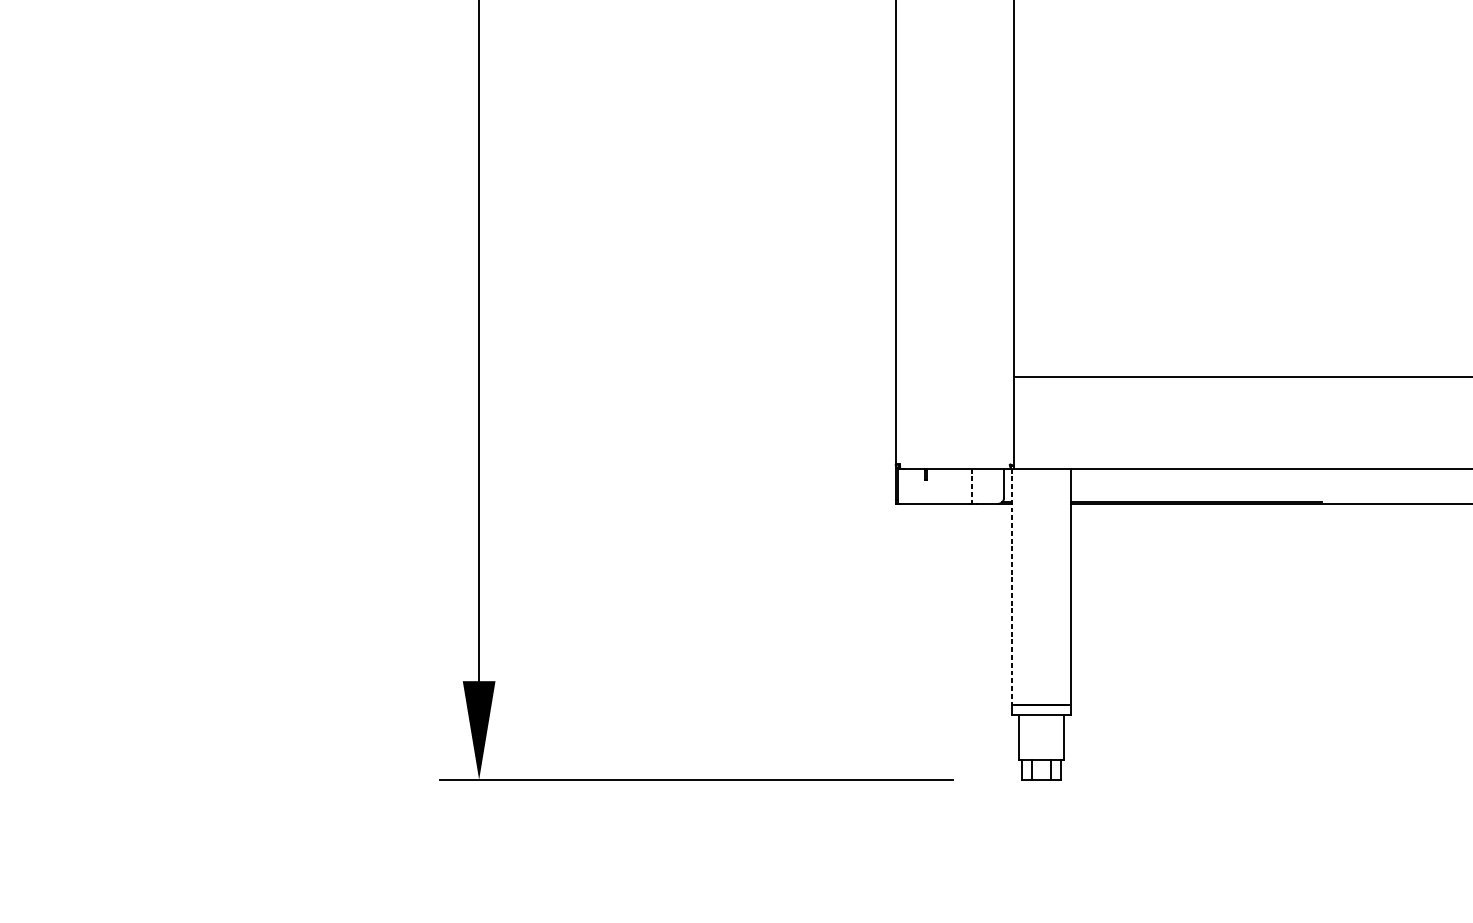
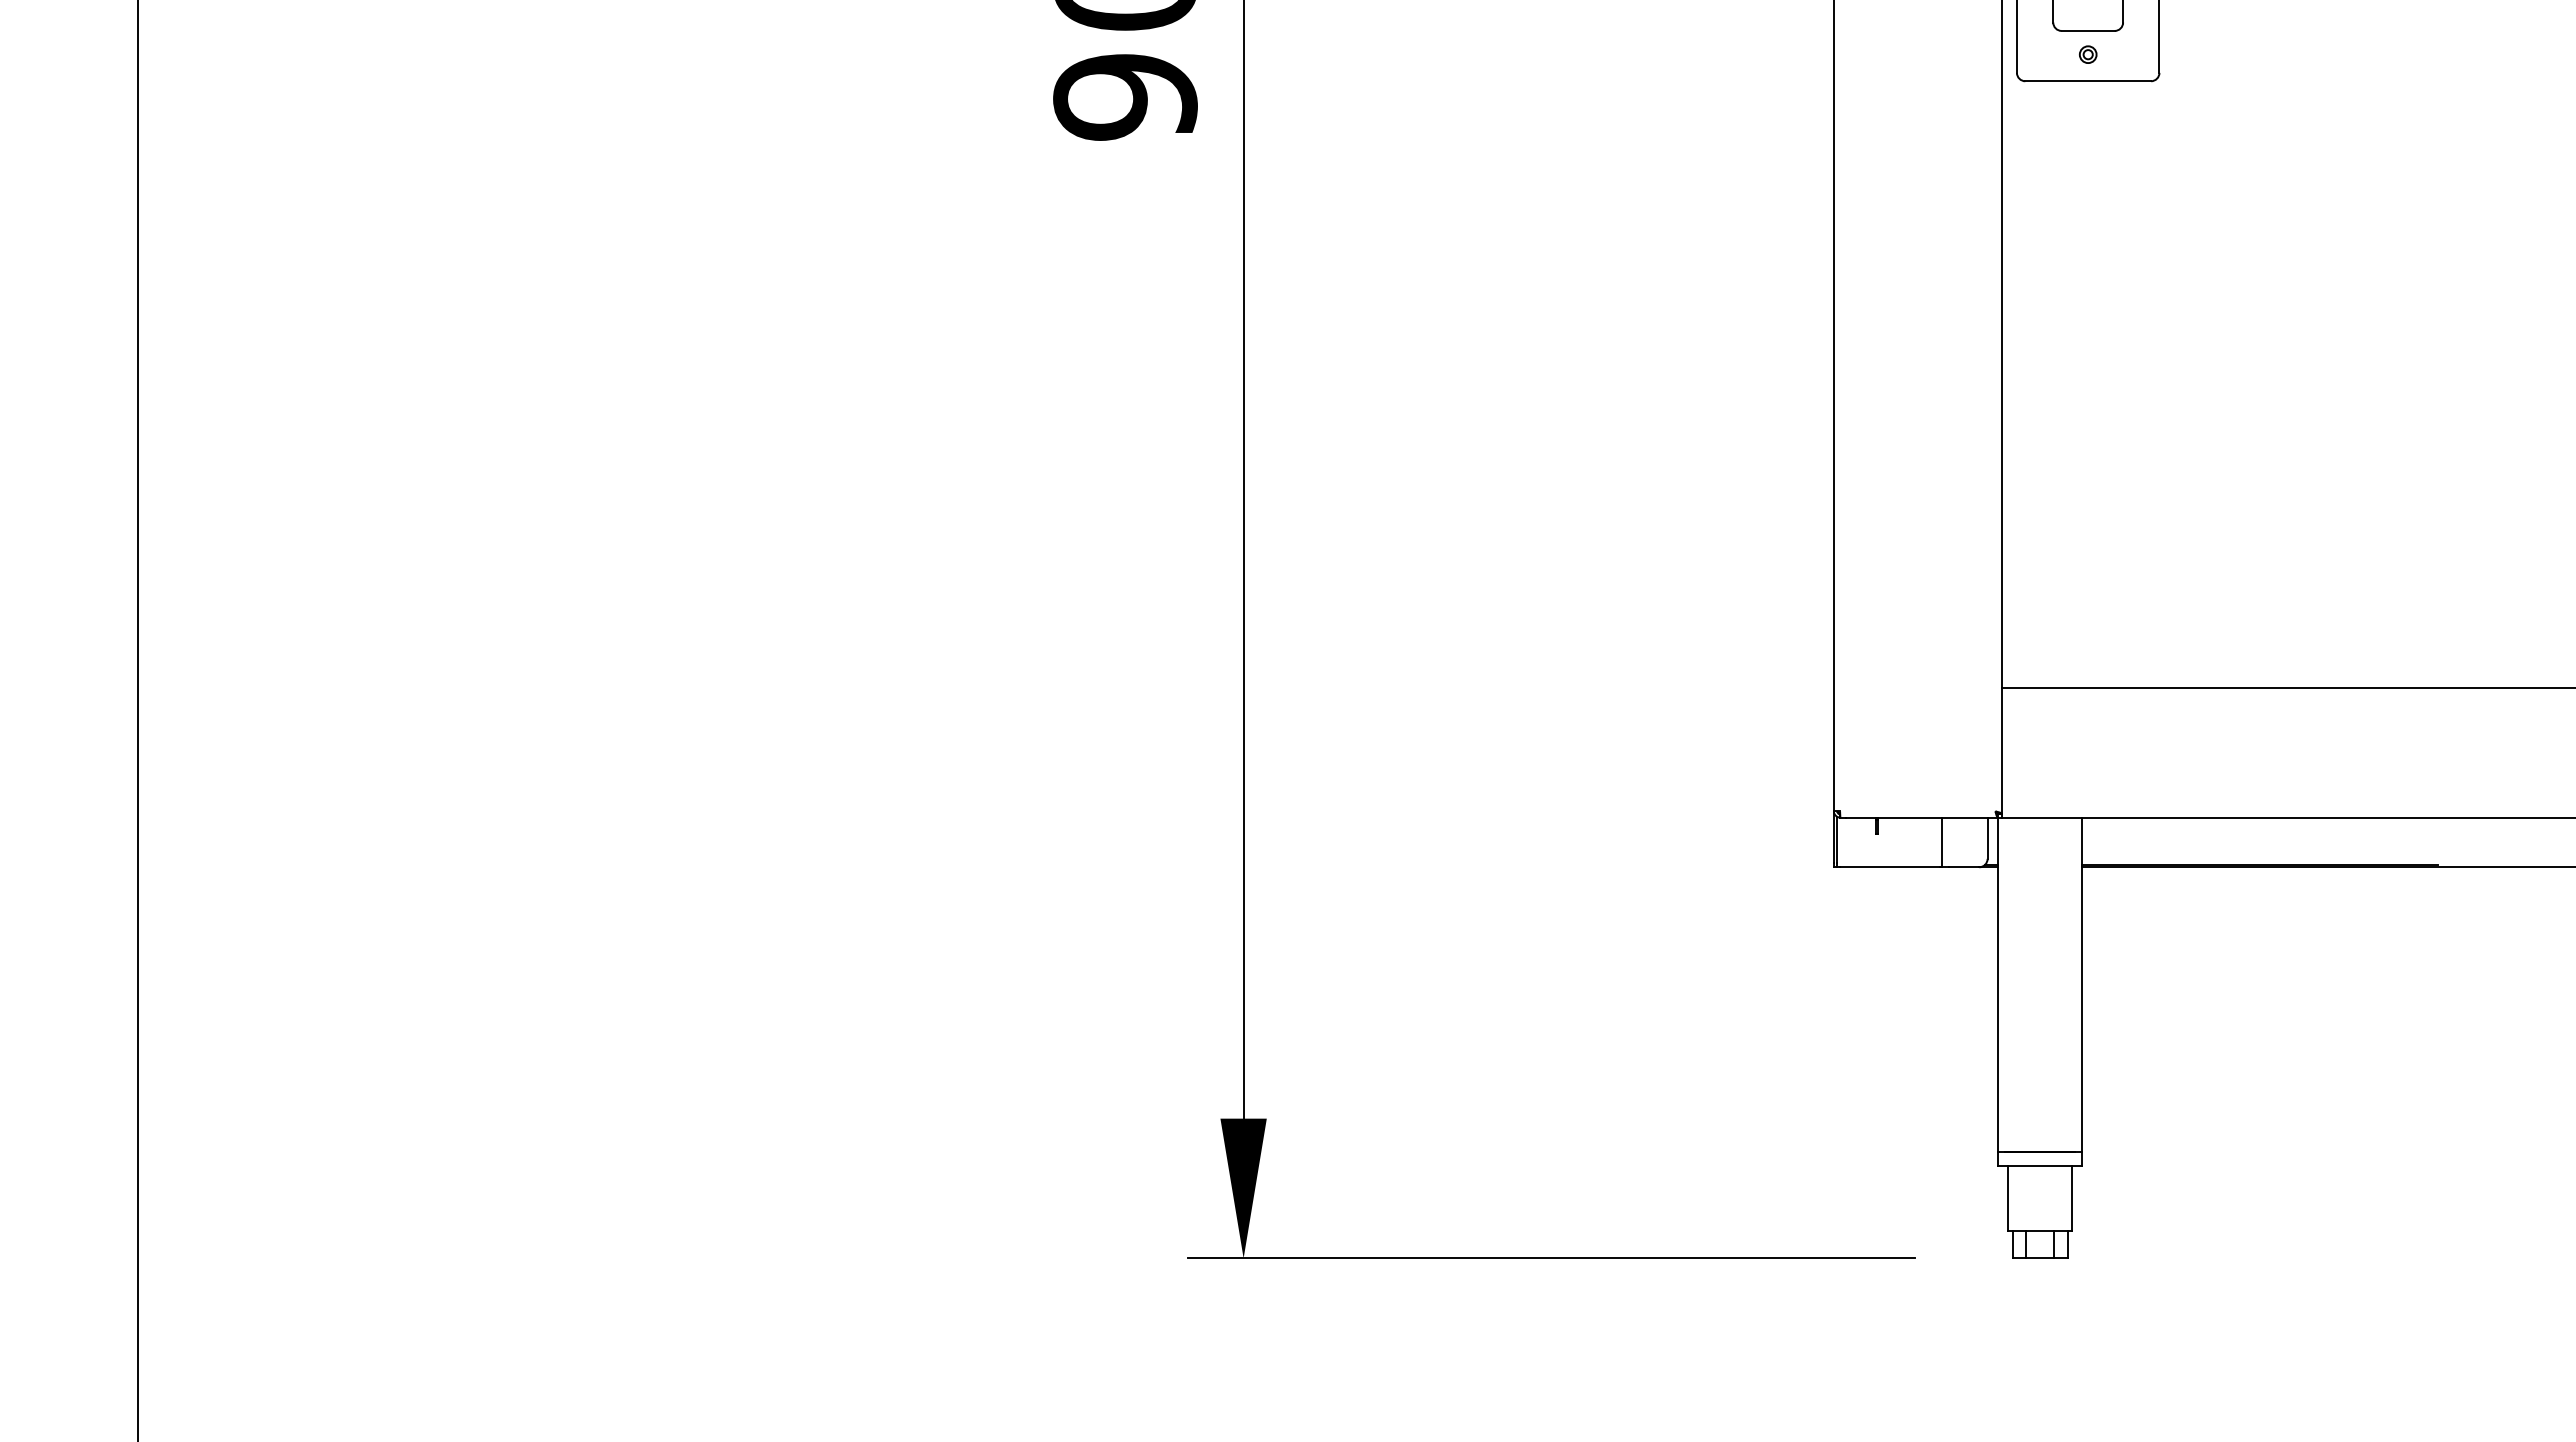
line: (972, 486) -> (1942, 842), dashed -> solid
line: (1011, 587) -> (1998, 985), dashed -> solid

